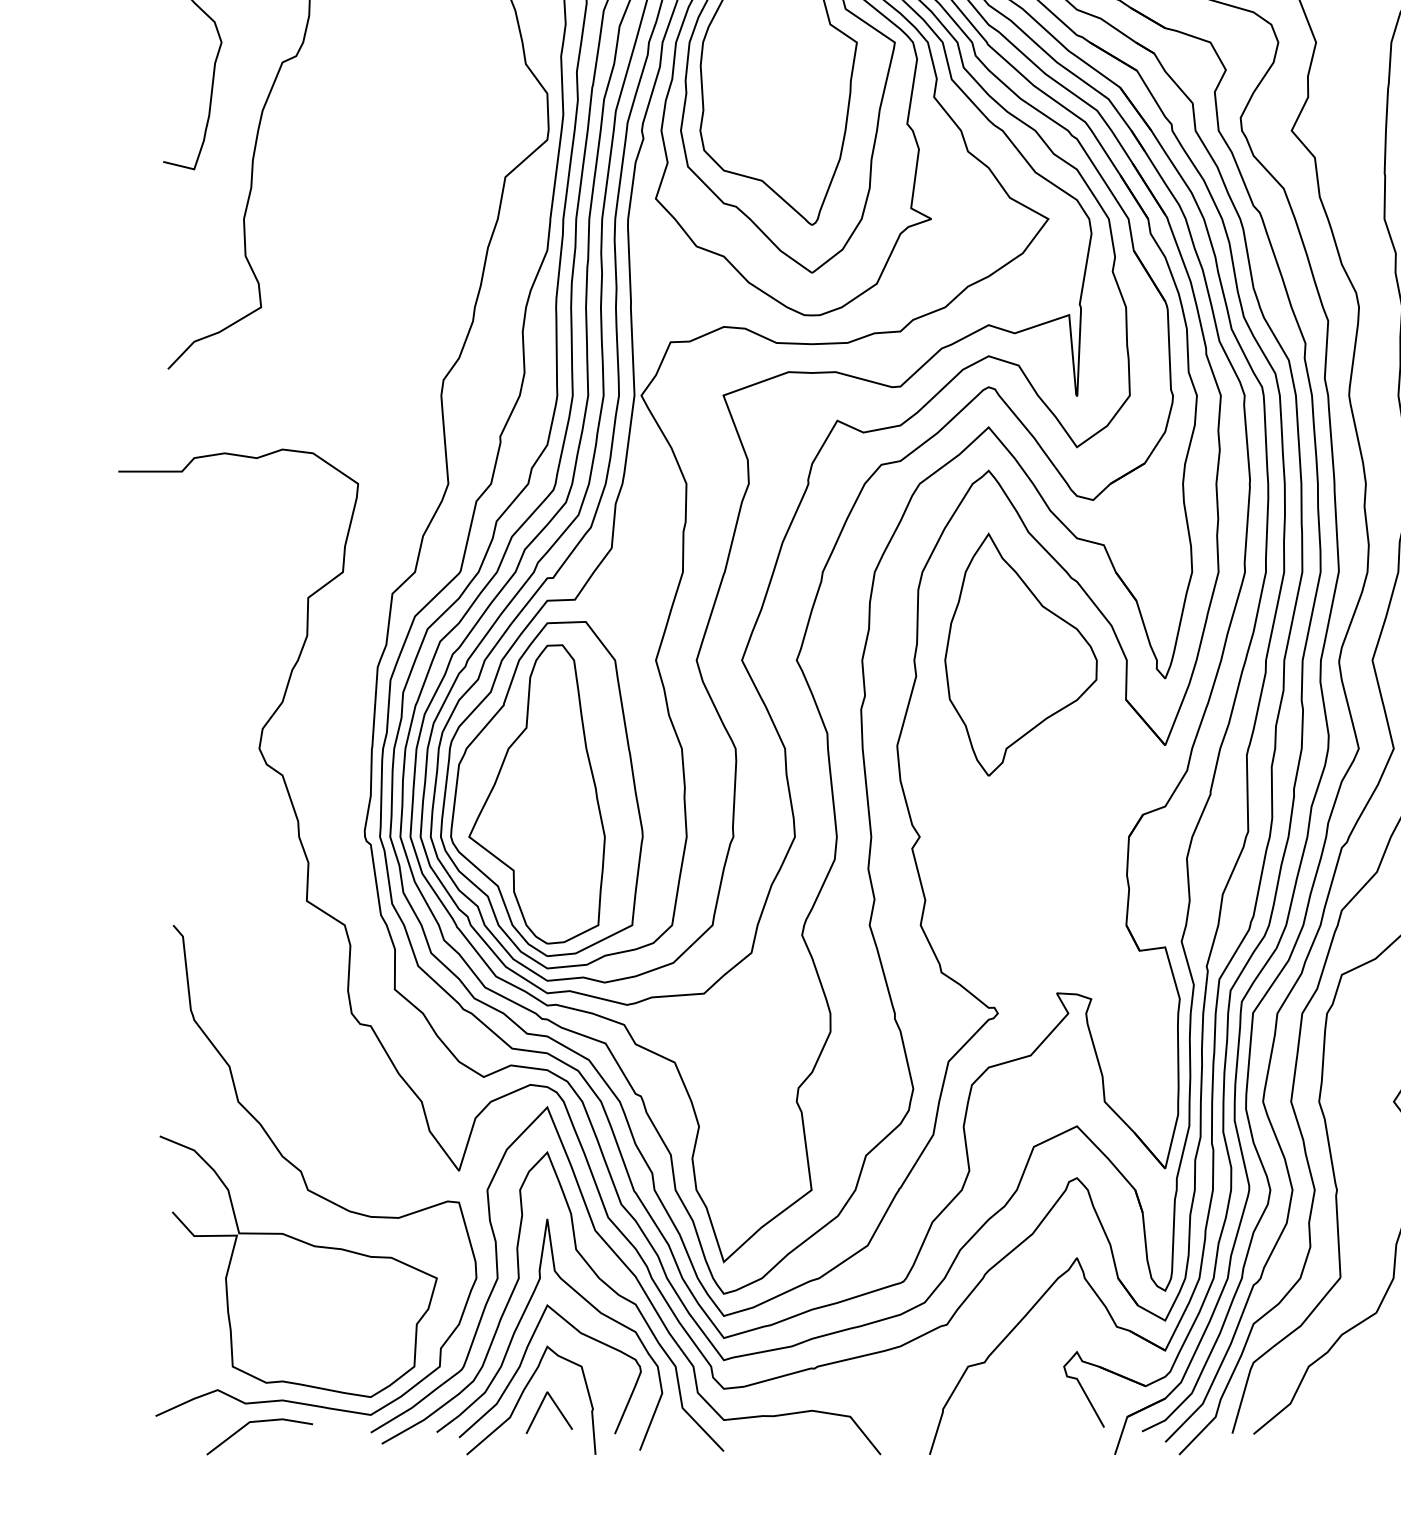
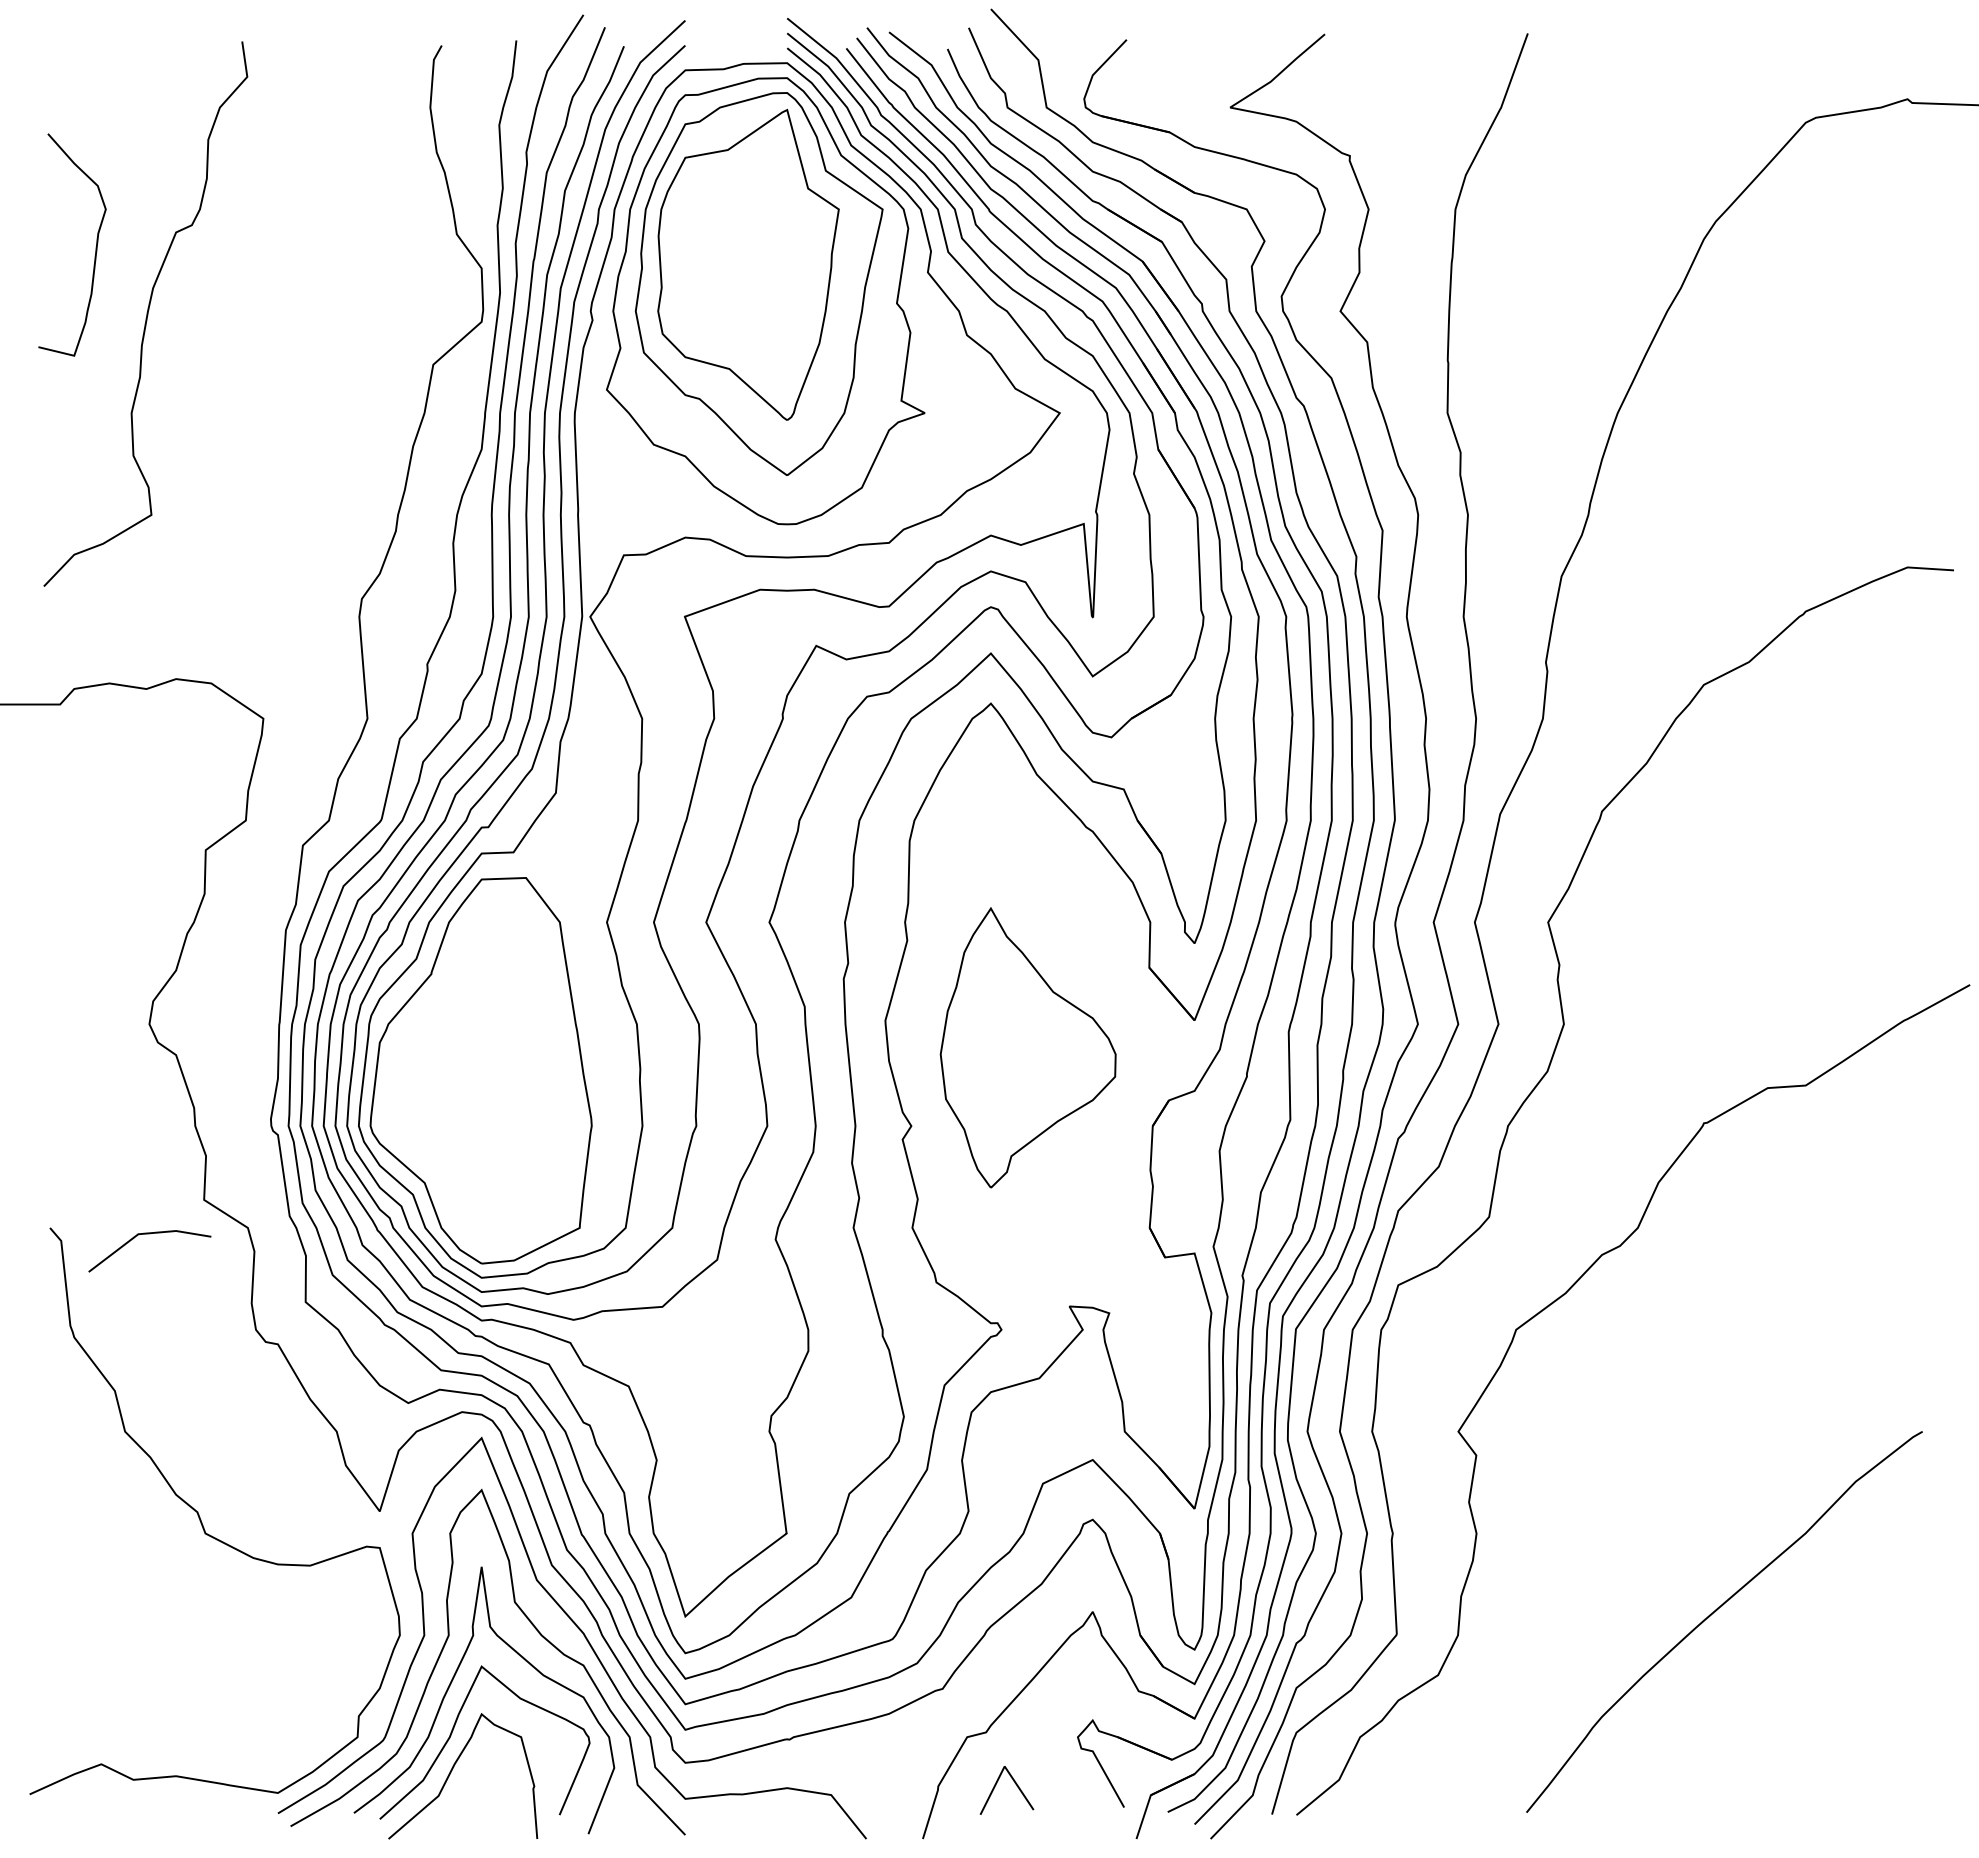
part: (1020, 654) -> (1027, 1047), moved
part: (536, 794) -> (469, 1077), removed
curve: (305, 1243) -> (202, 1595), removed
line: (555, 1406) -> (1014, 1783), moved
line: (259, 1422) -> (149, 1234), moved

